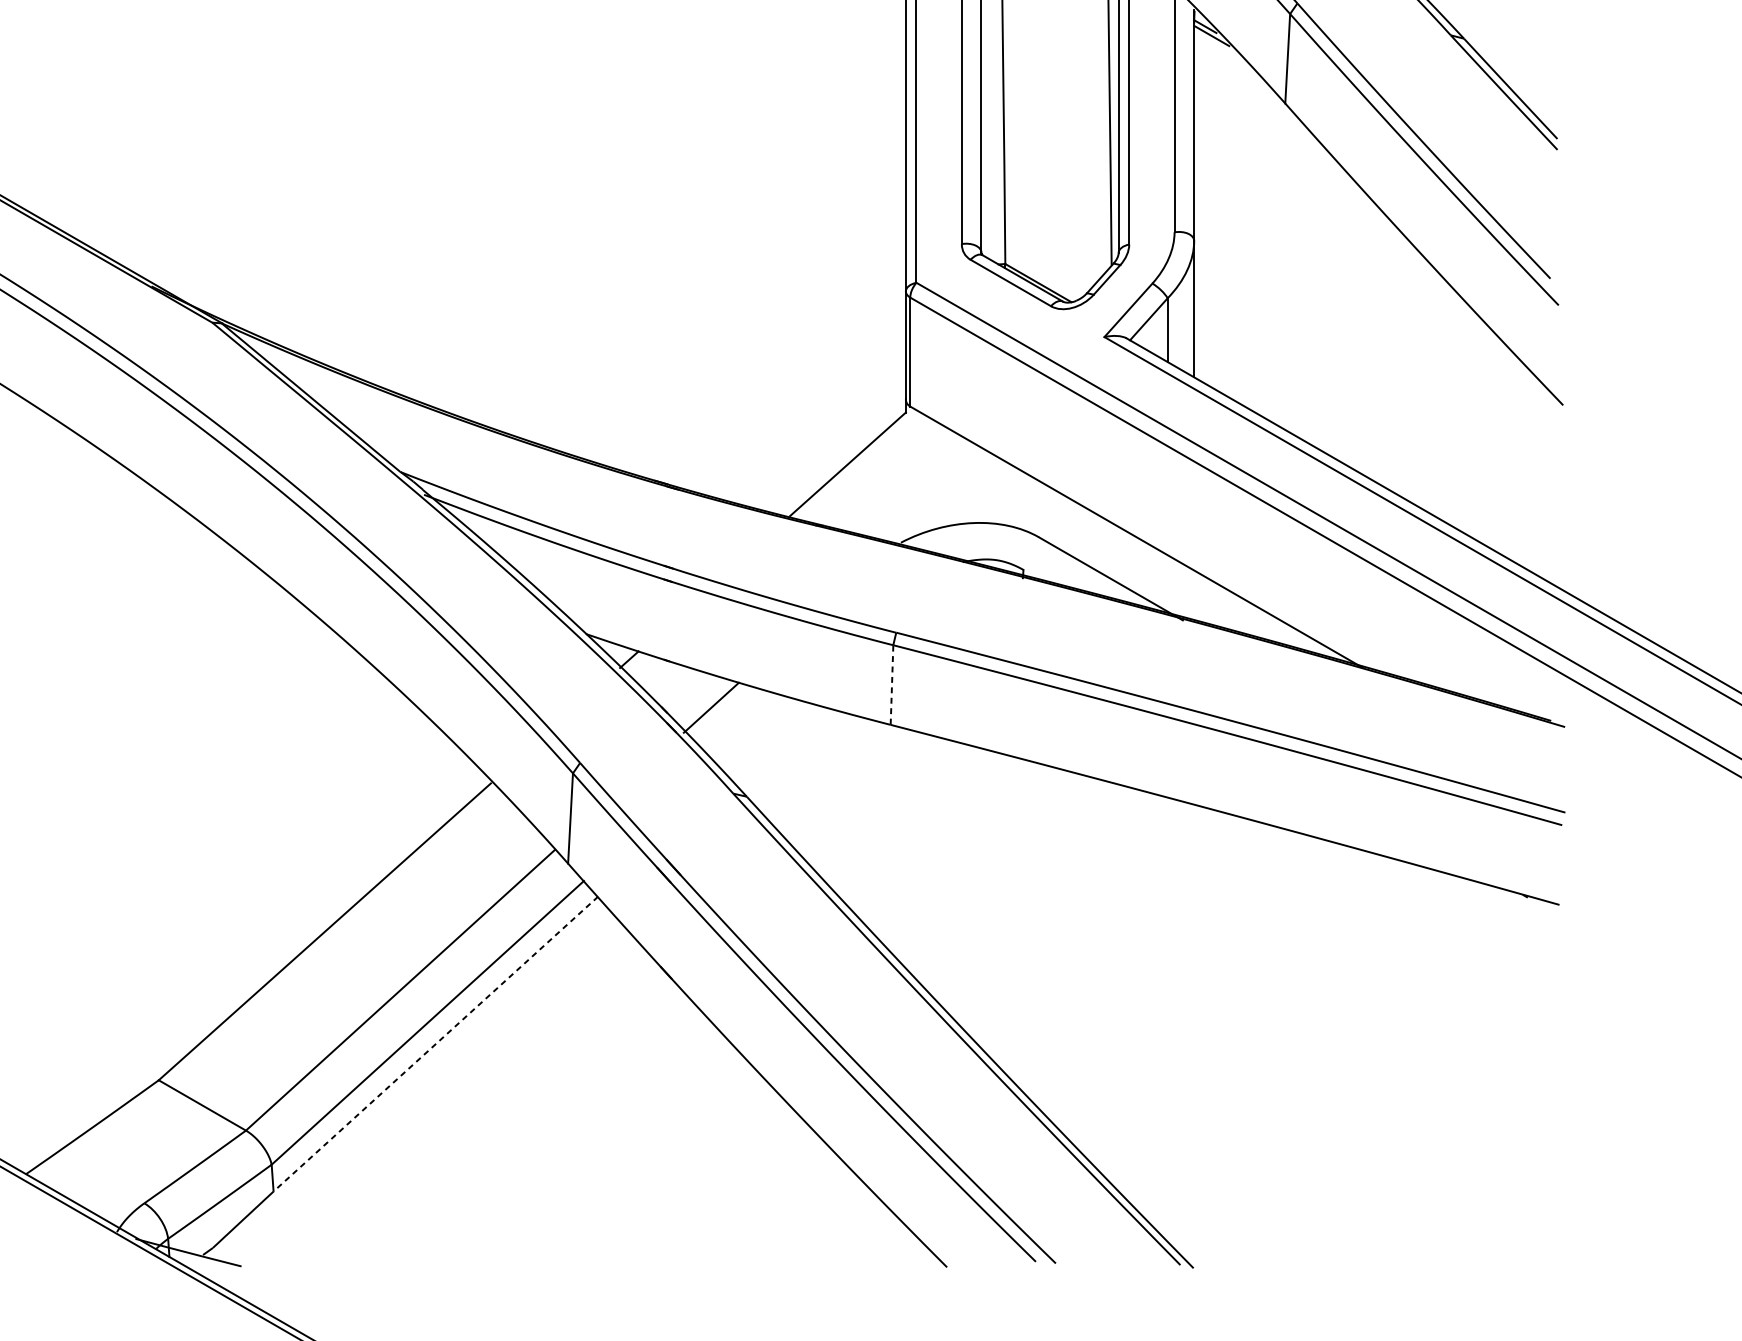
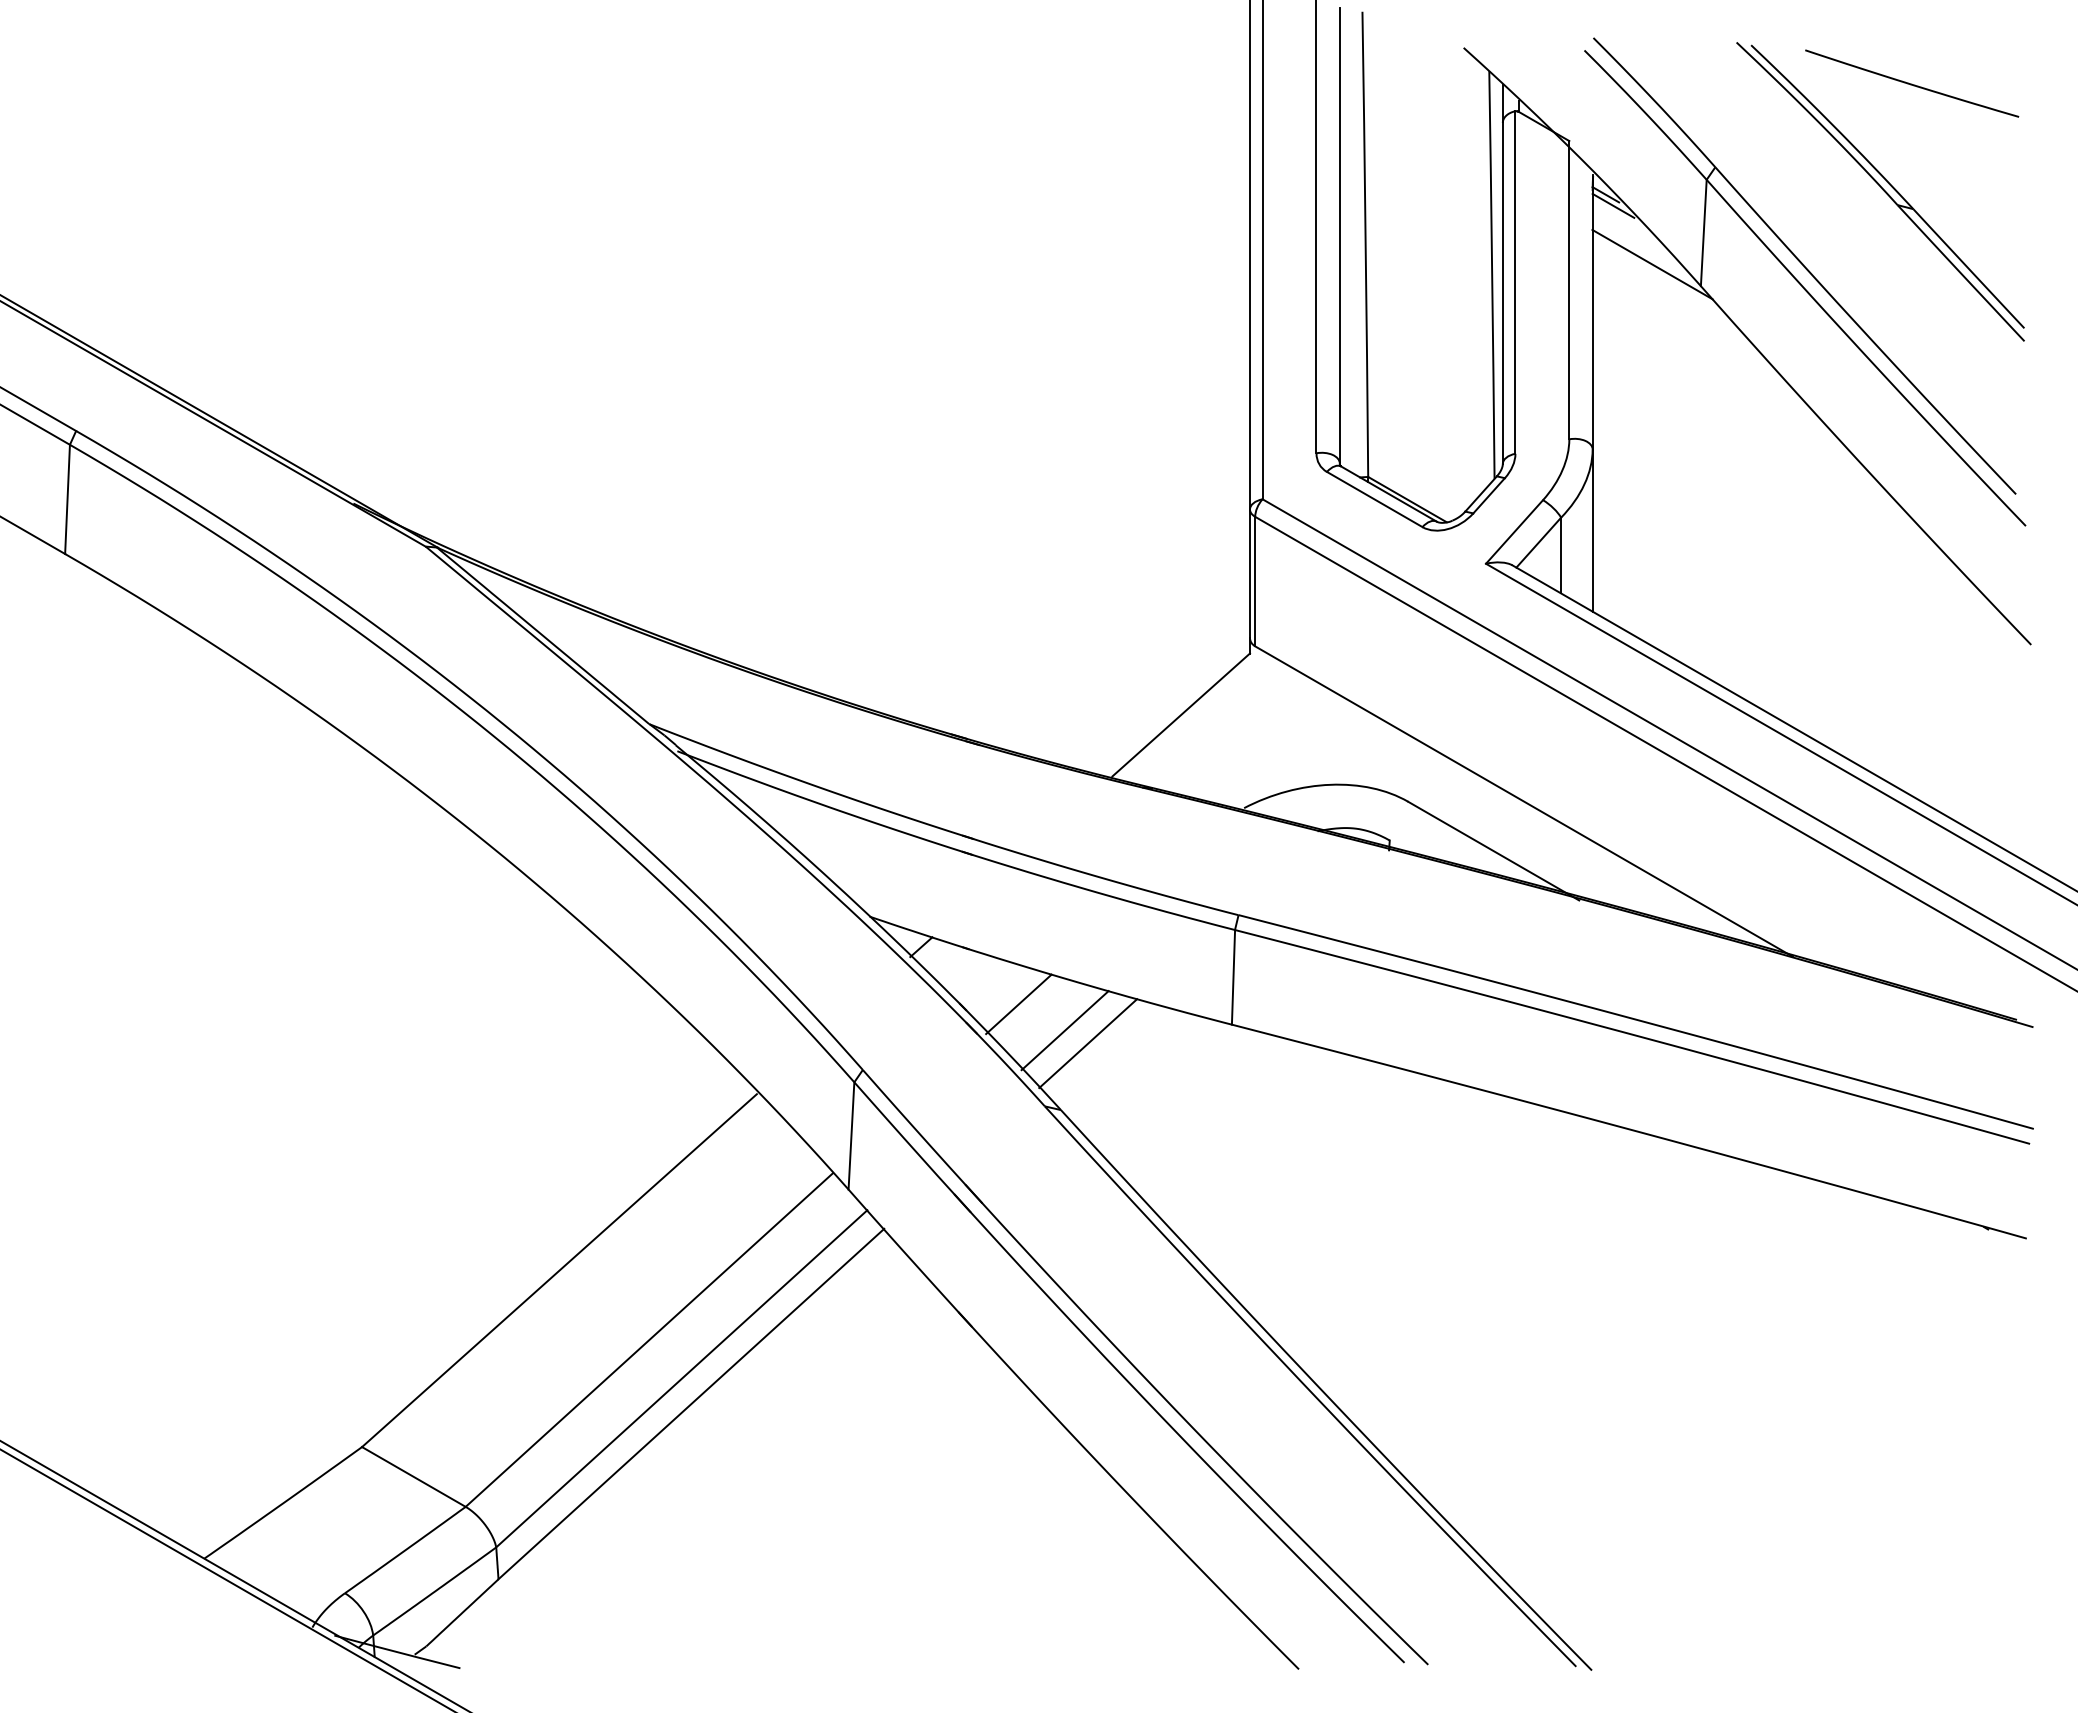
line: (1244, 85) -> (1652, 264), added
line: (892, 686) -> (1233, 978), dashed -> solid
line: (749, 729) -> (1064, 1030), added
line: (770, 740) -> (1088, 1043), added
line: (435, 1044) -> (691, 1404), dashed -> solid

